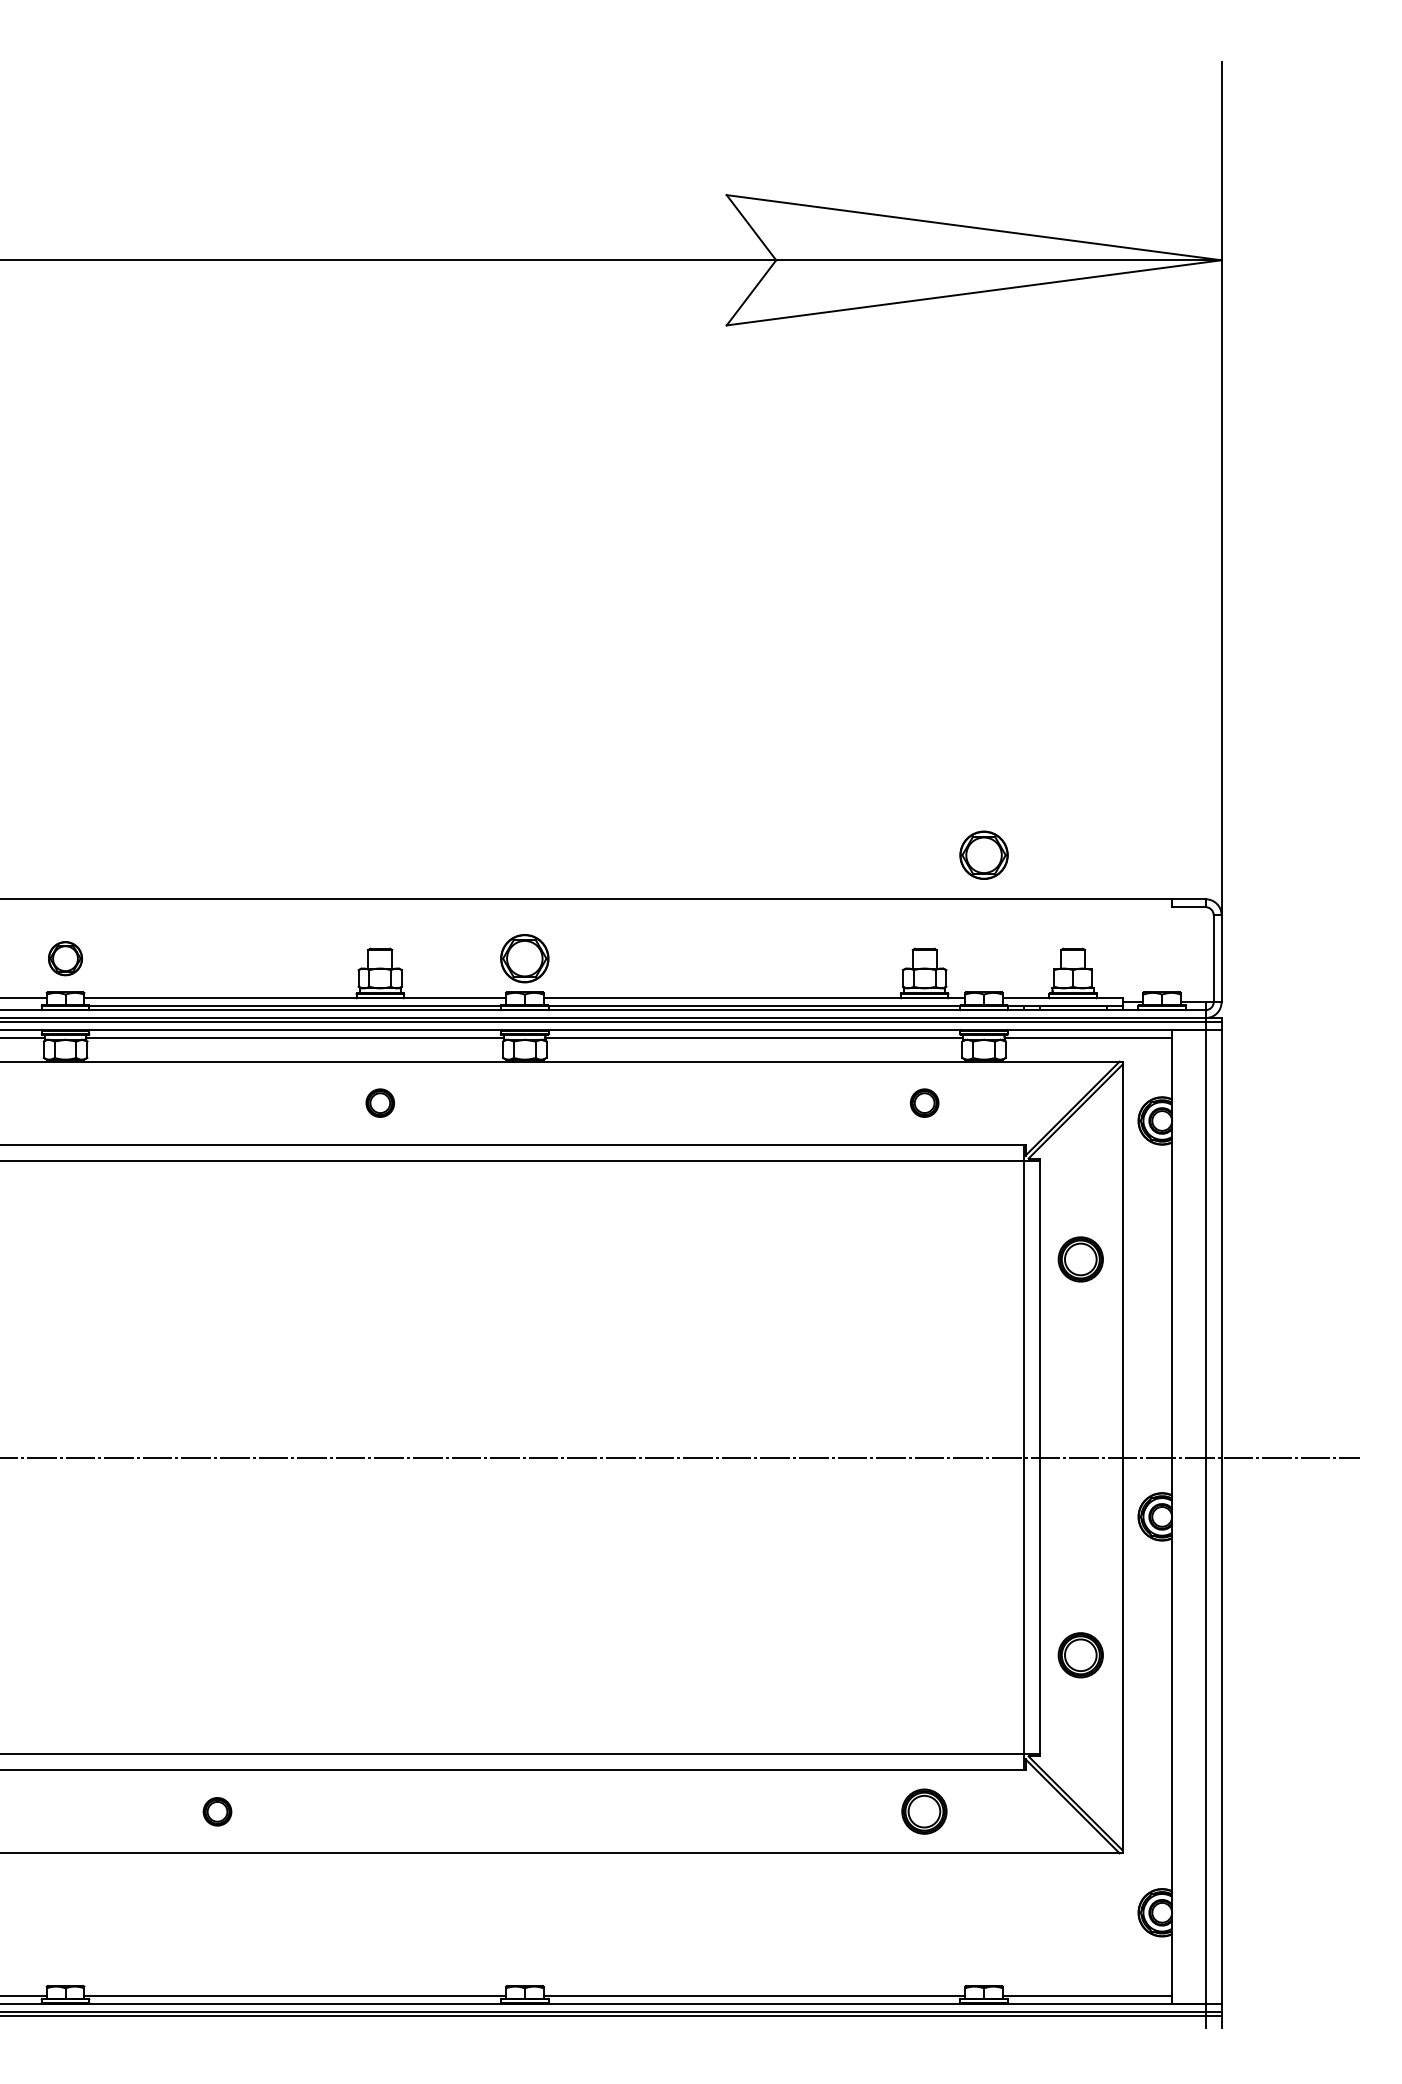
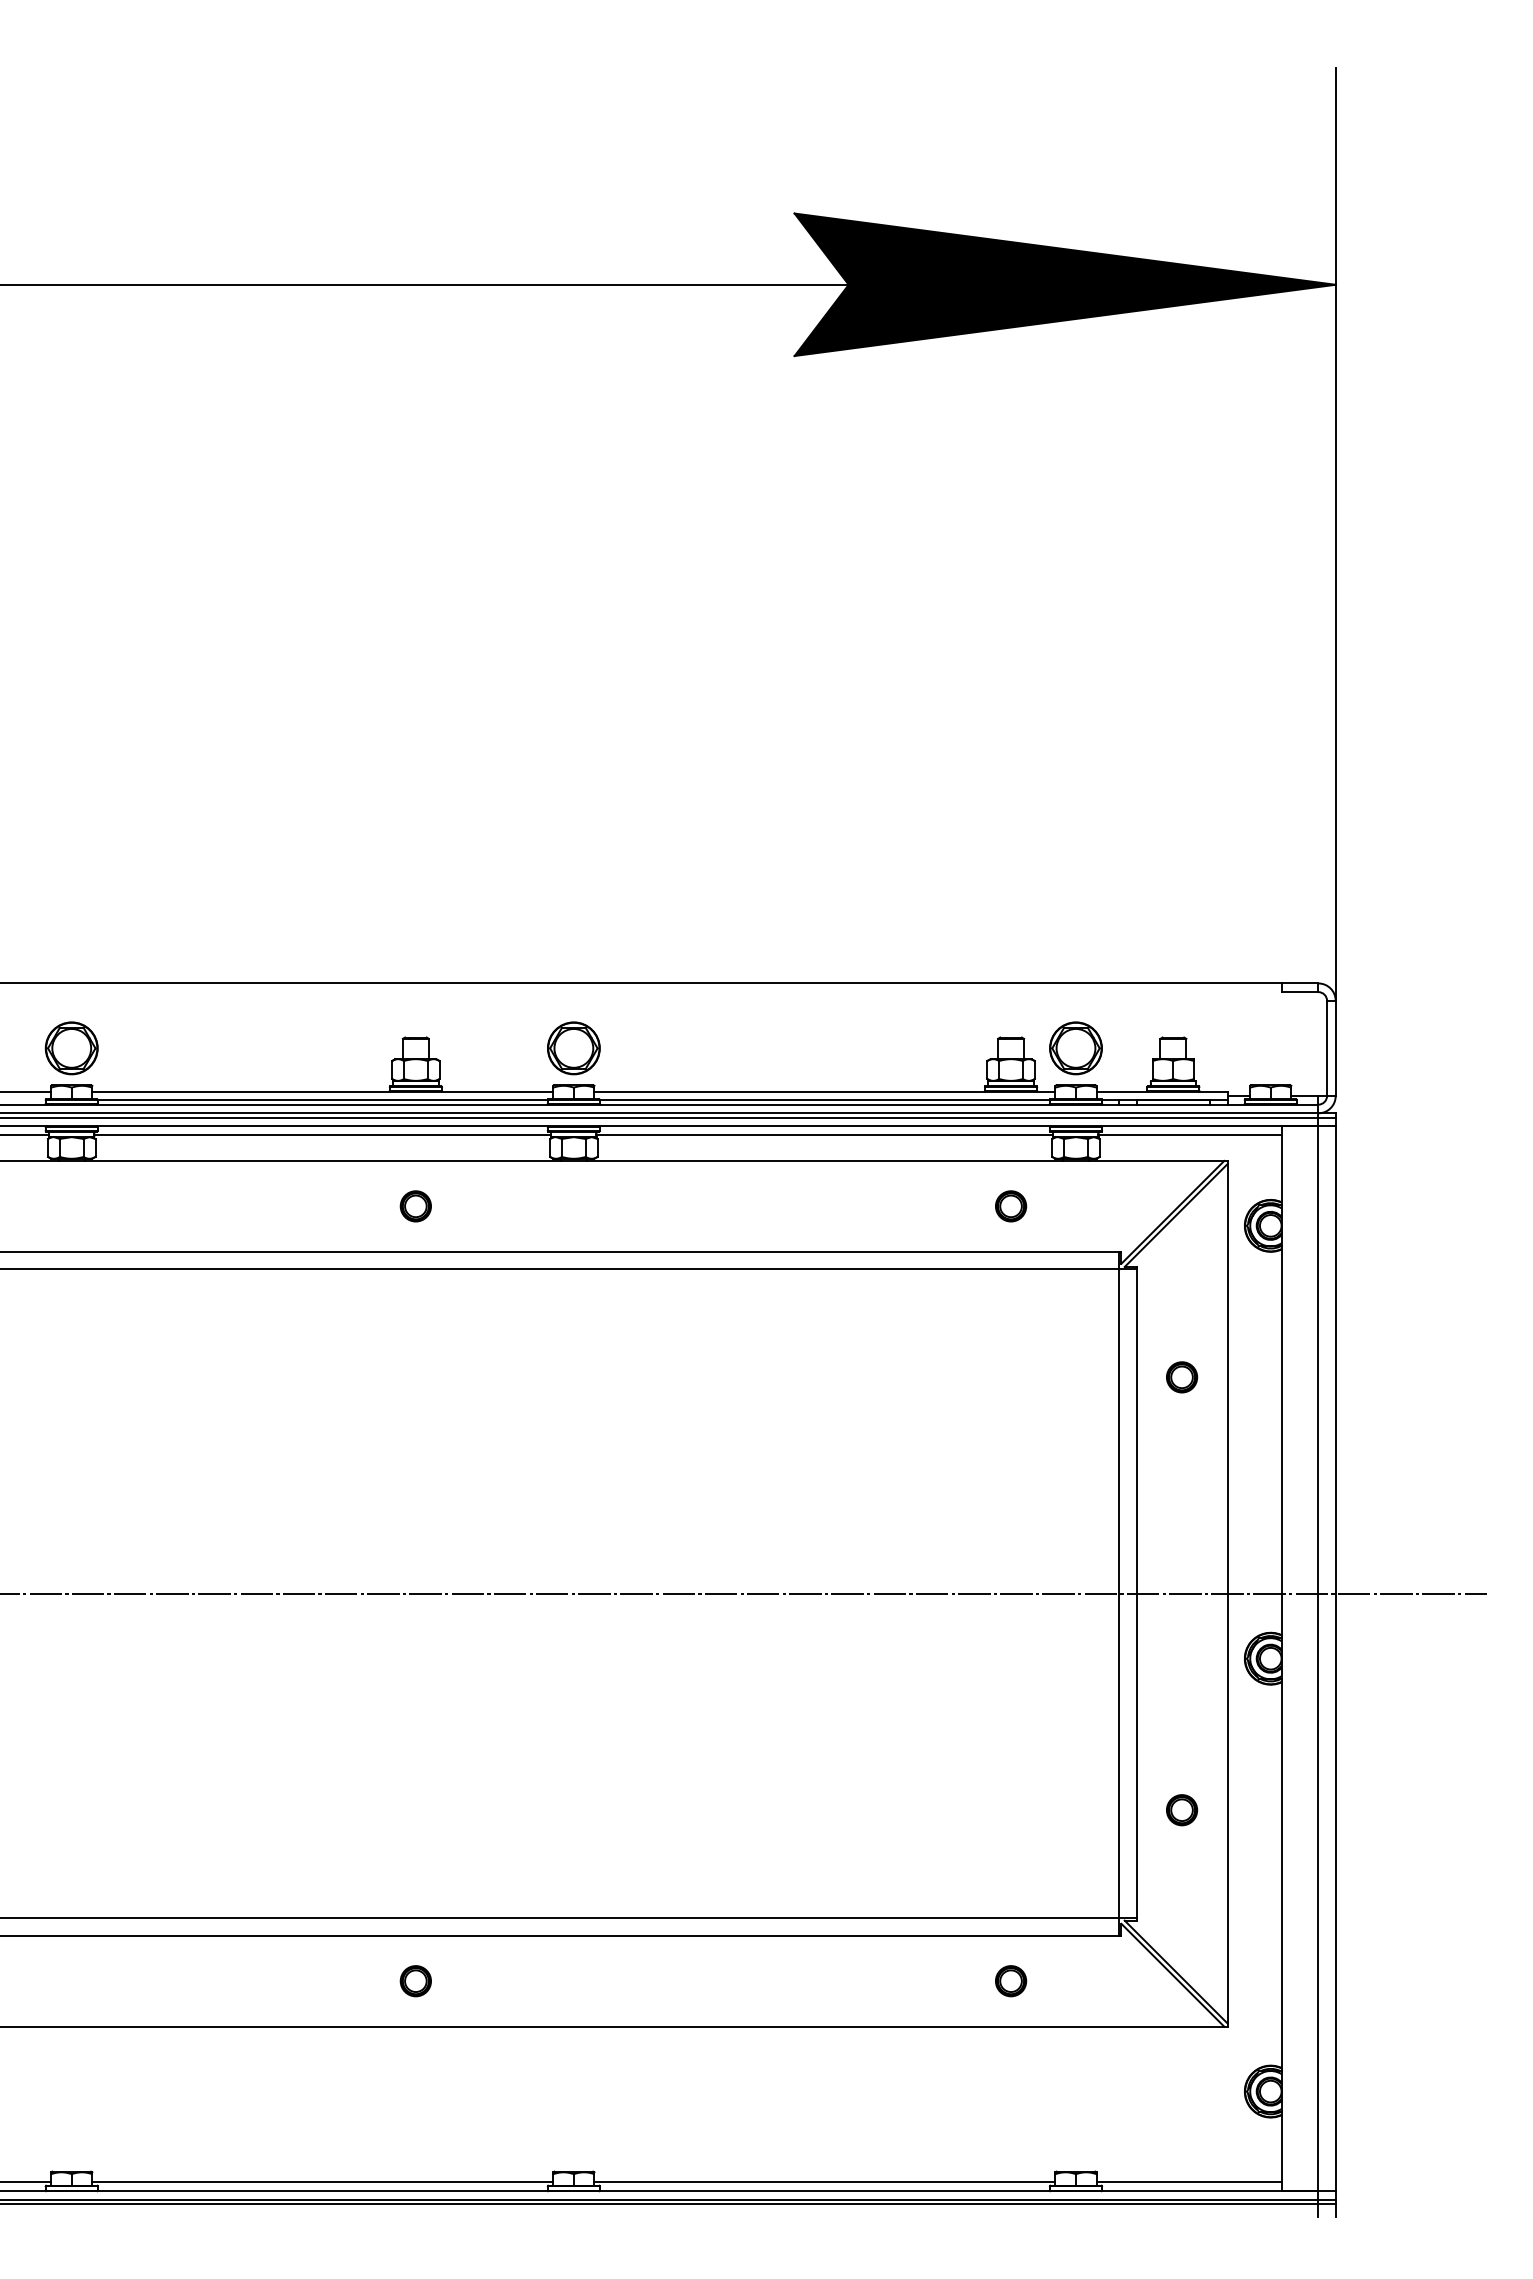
fill: (973, 260) -> (1064, 284), added
part: (983, 855) -> (1075, 1048), moved
part: (65, 958) -> (71, 1048), size x1.43
part: (1081, 1259) -> (1182, 1377), size x0.62
part: (1081, 1655) -> (1182, 1810), size x0.62
part: (217, 1812) -> (415, 1981), moved
part: (925, 1812) -> (1011, 1981), size x0.62

